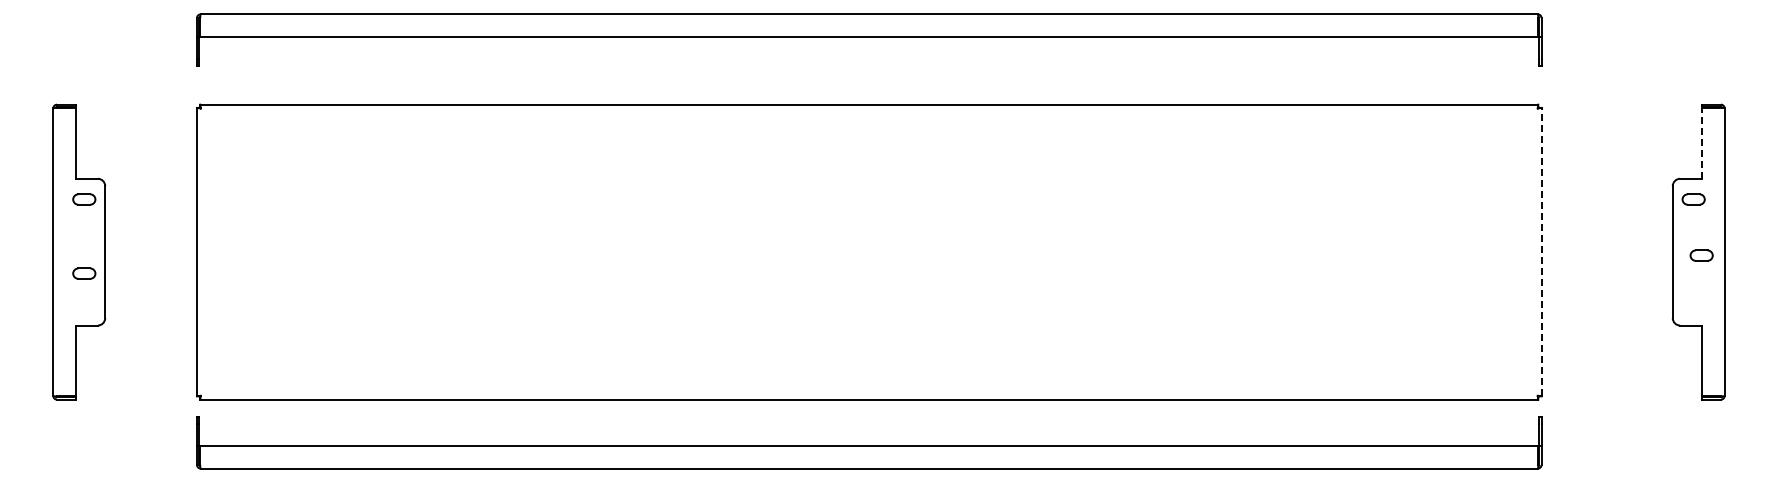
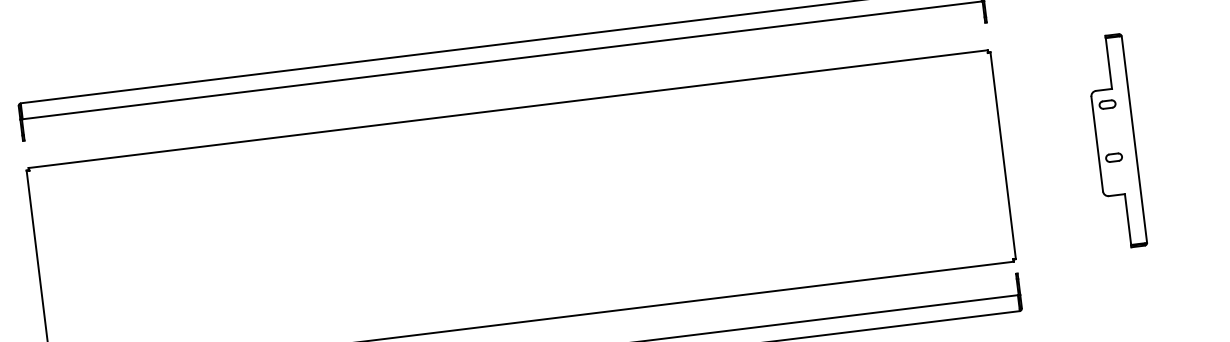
line: (1702, 142) -> (1108, 62), dashed -> solid
line: (1541, 251) -> (1003, 155), dashed -> solid
part: (1701, 255) -> (1113, 157), moved

